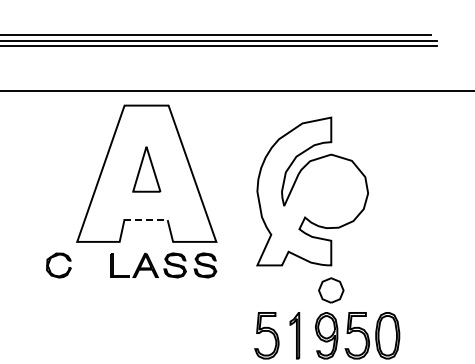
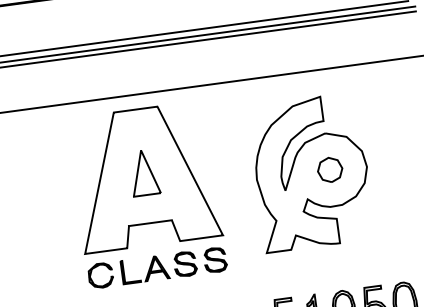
line: (146, 220) -> (150, 223), dashed -> solid
part: (54, 257) -> (95, 268), moved
part: (331, 290) -> (330, 169), moved

